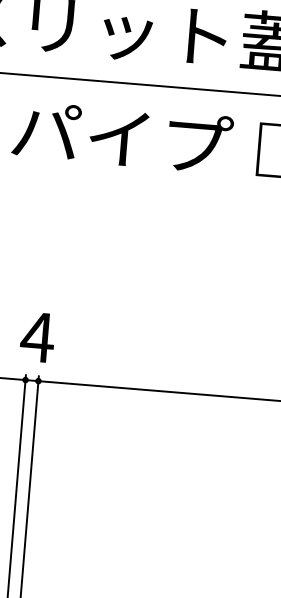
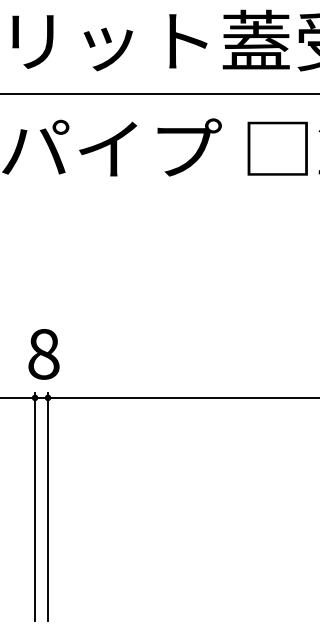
text: (37, 337) -> (43, 354), 4 -> 8

